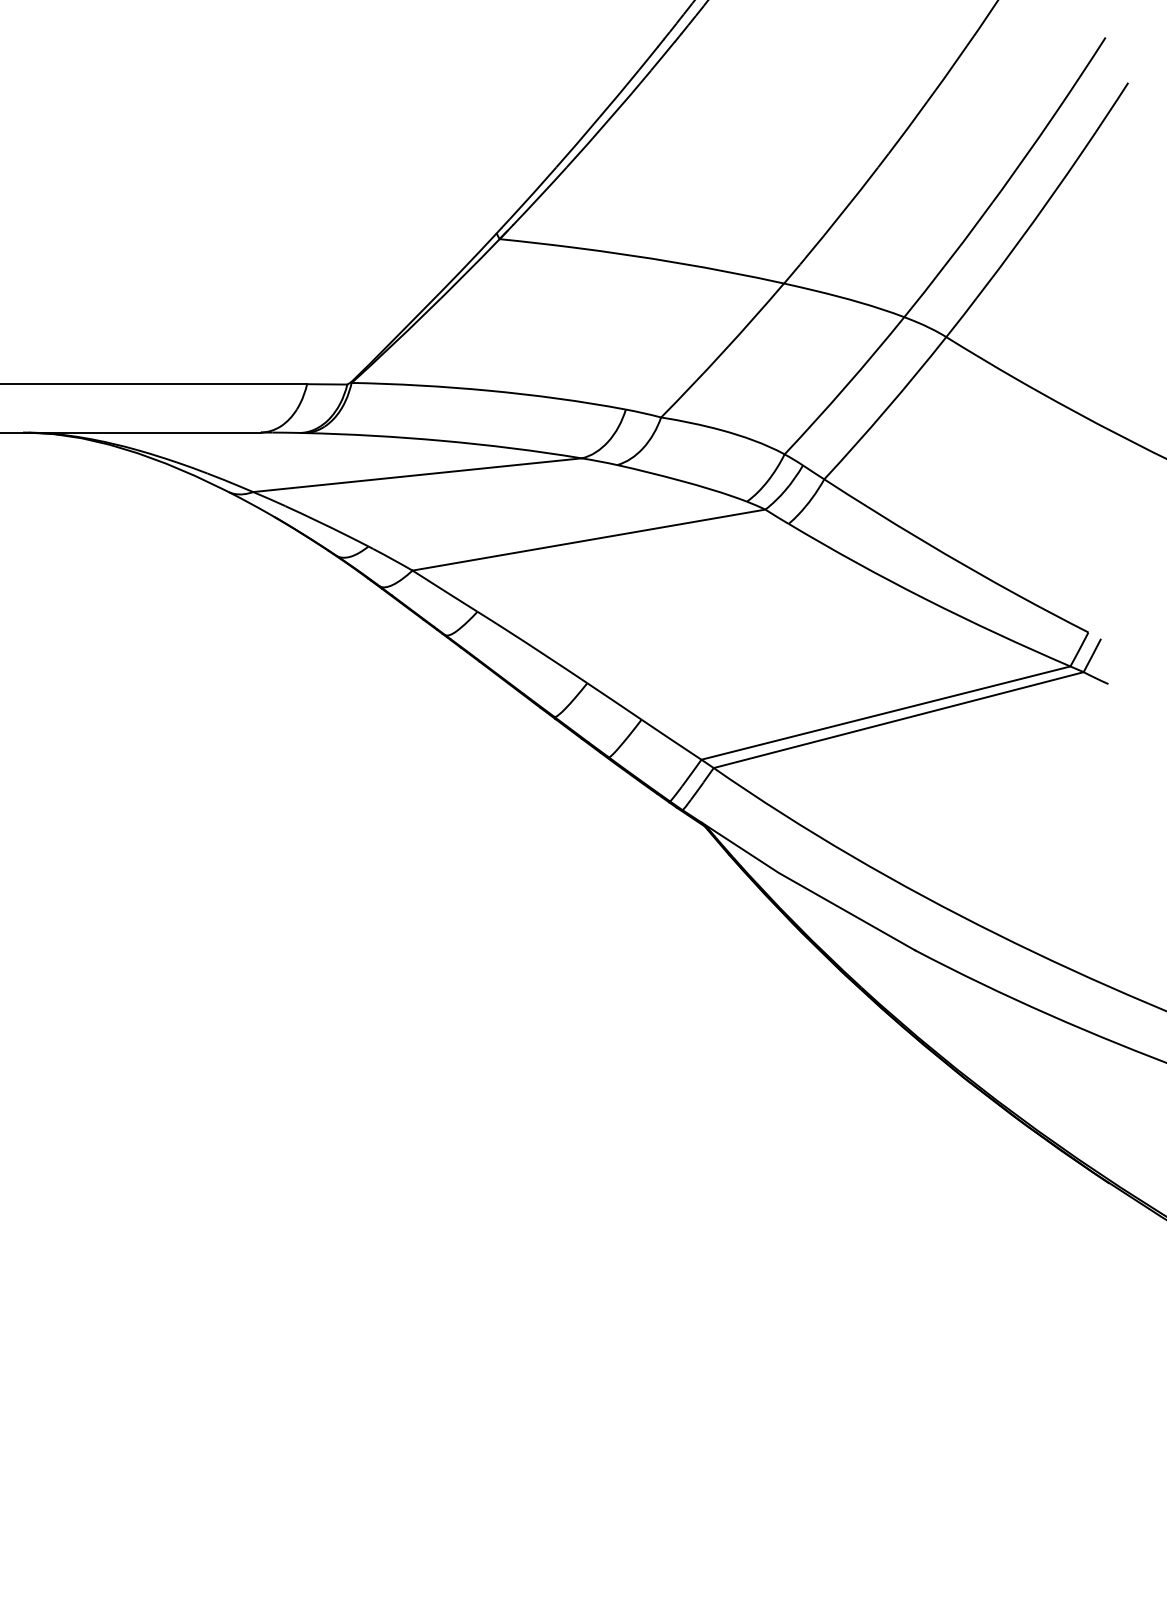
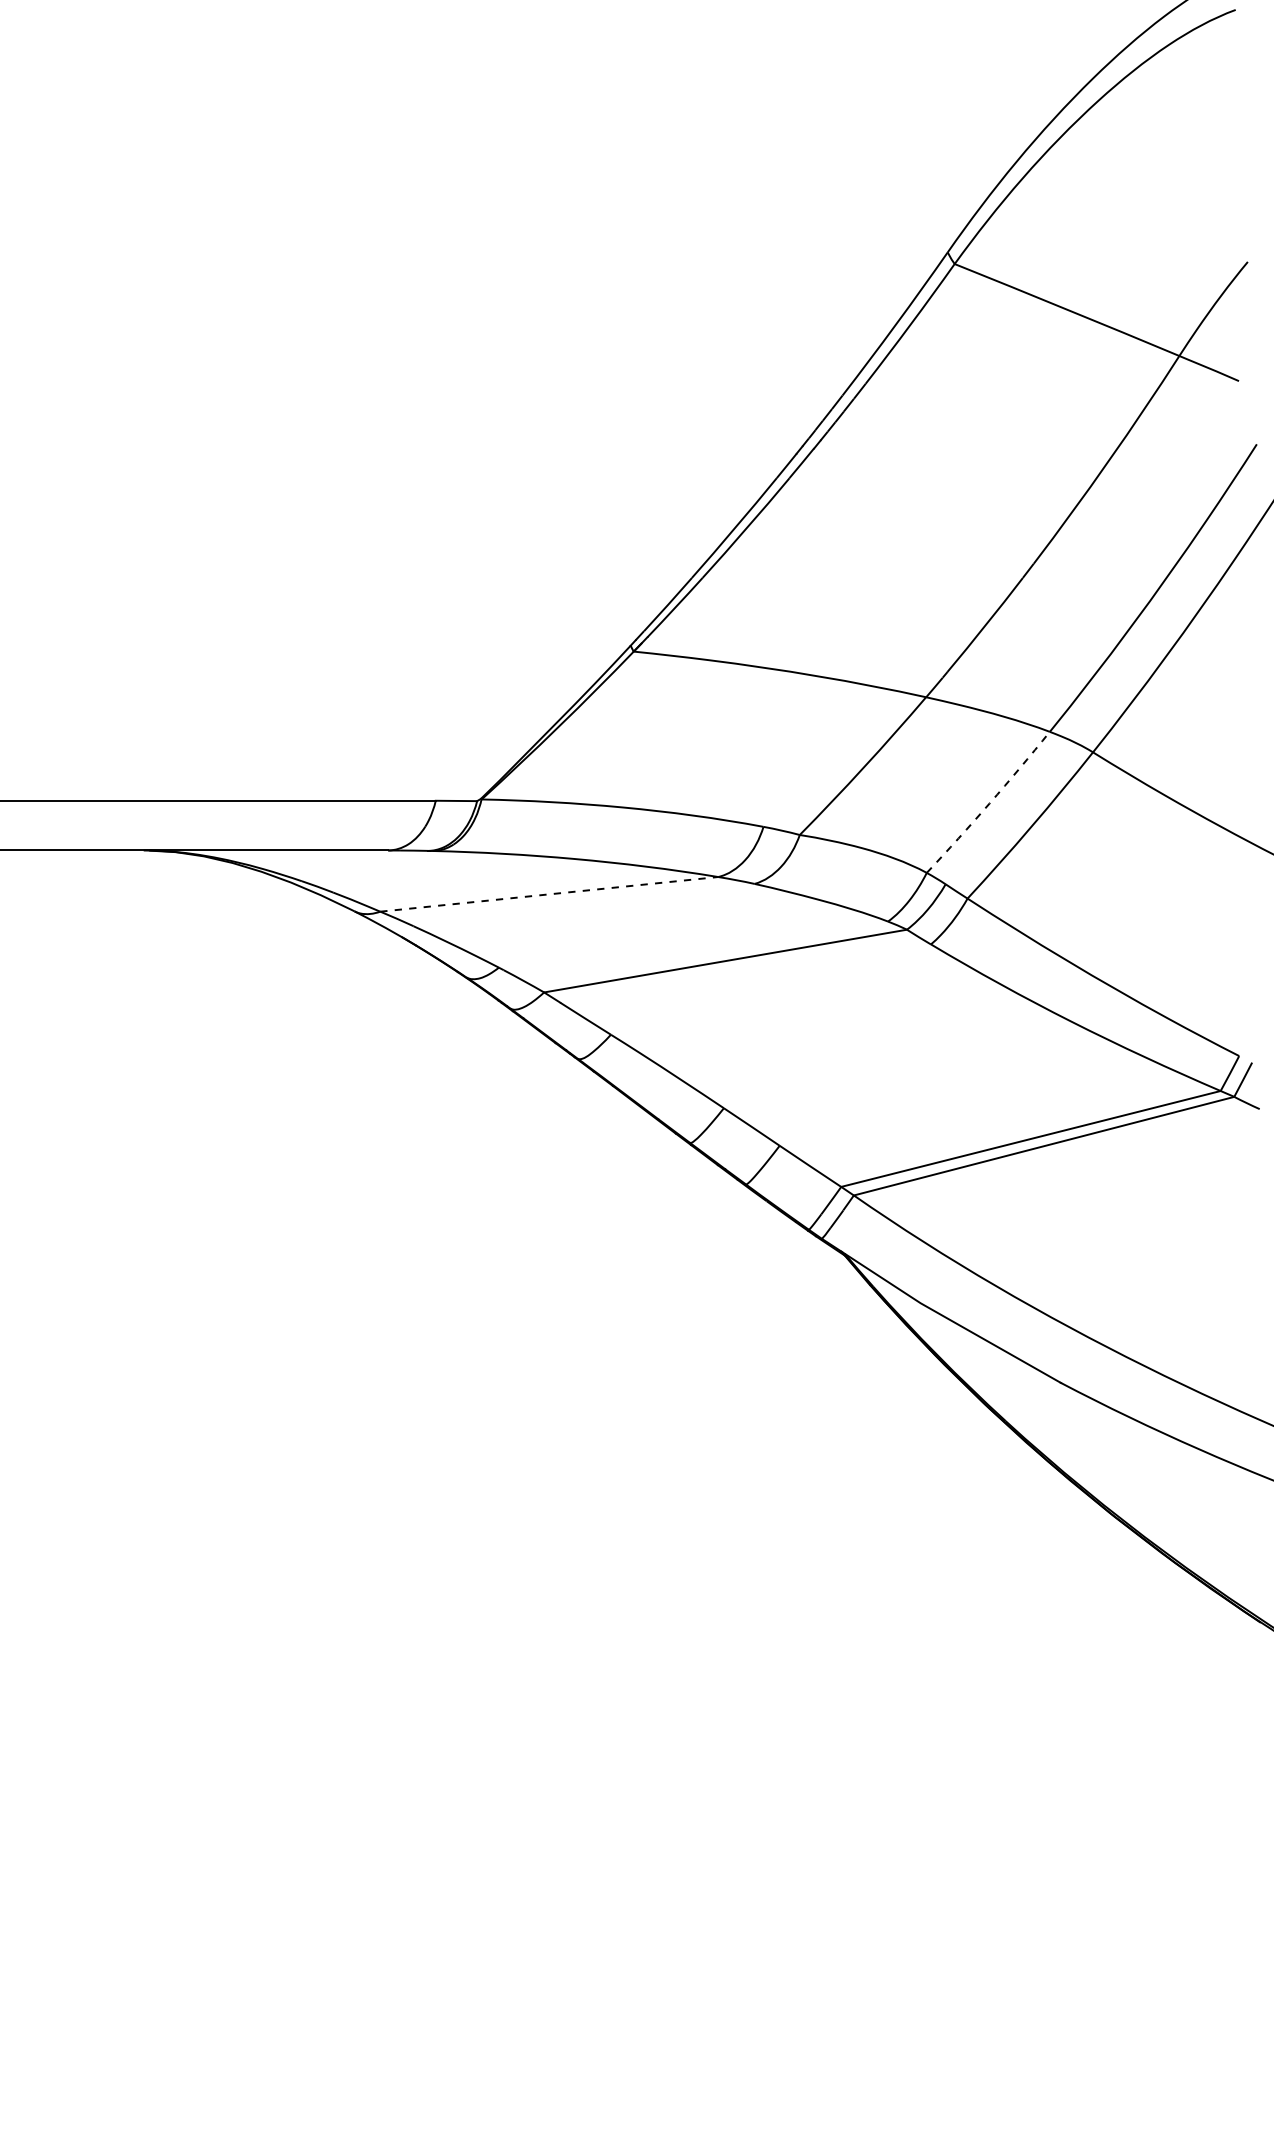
arc: (845, 386) -> (989, 803), solid -> dashed
line: (417, 475) -> (549, 894), solid -> dashed

